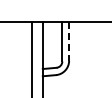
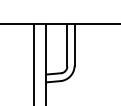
line: (69, 42) -> (75, 46), dashed -> solid

